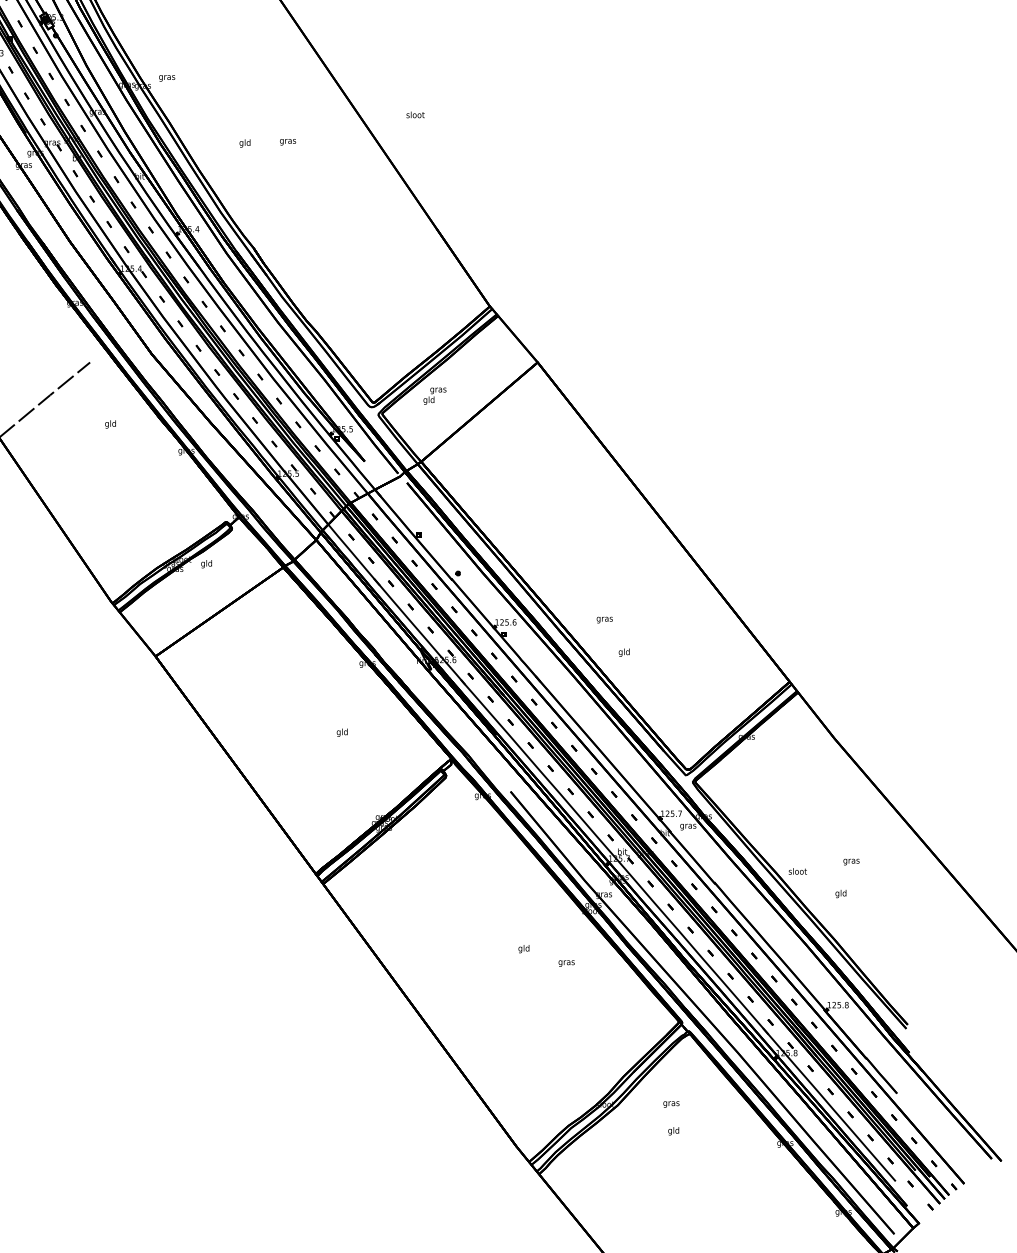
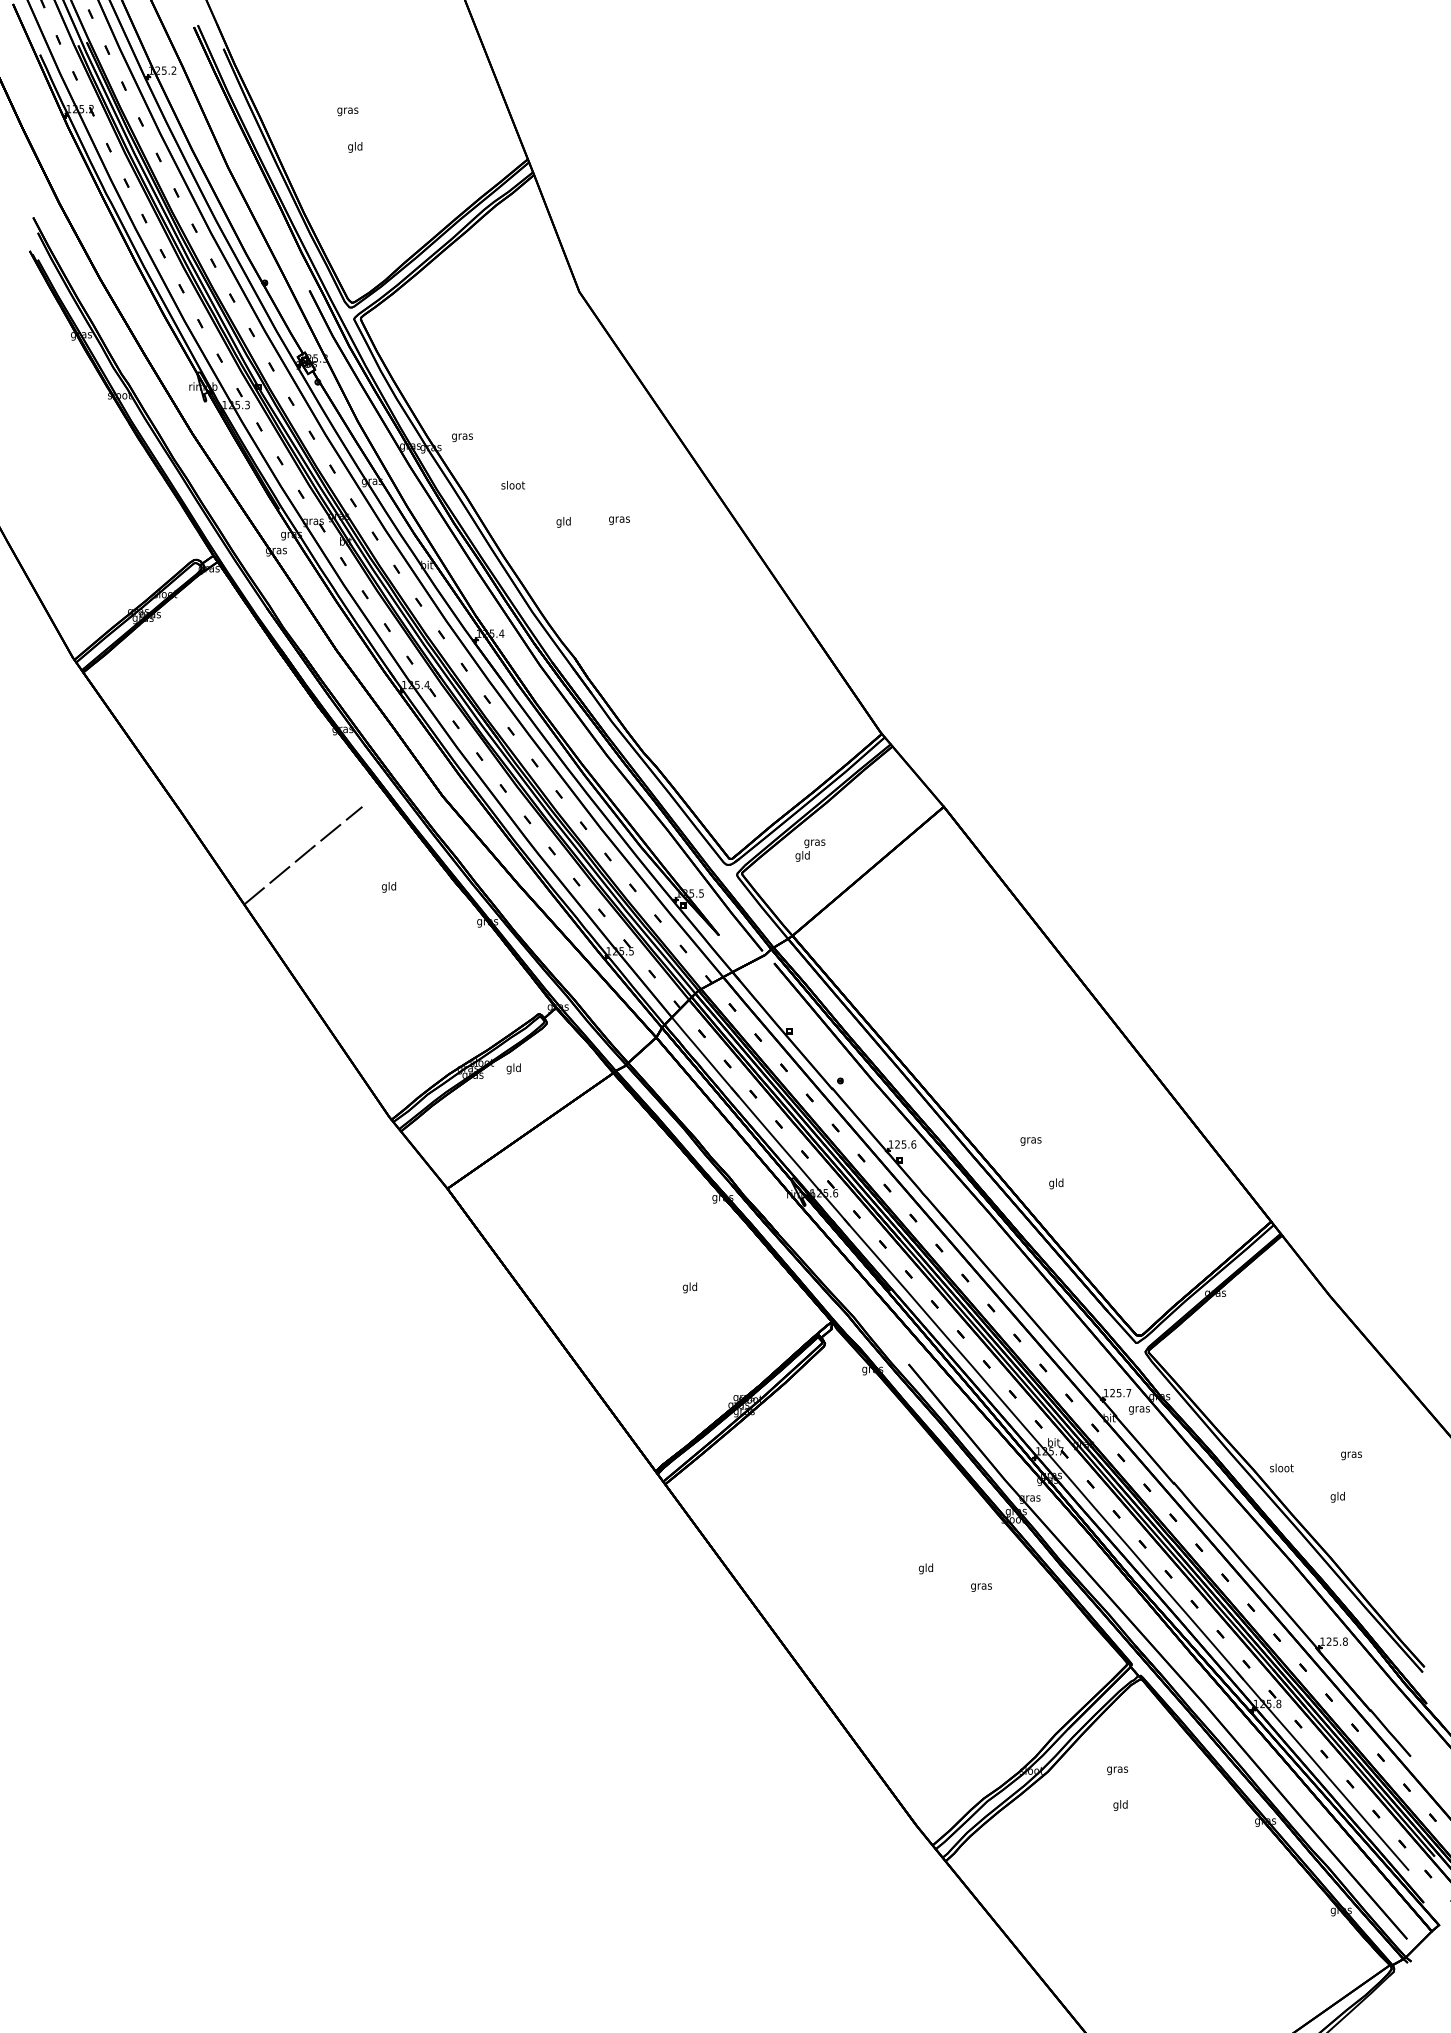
text: (415, 115) -> (513, 485), moved

